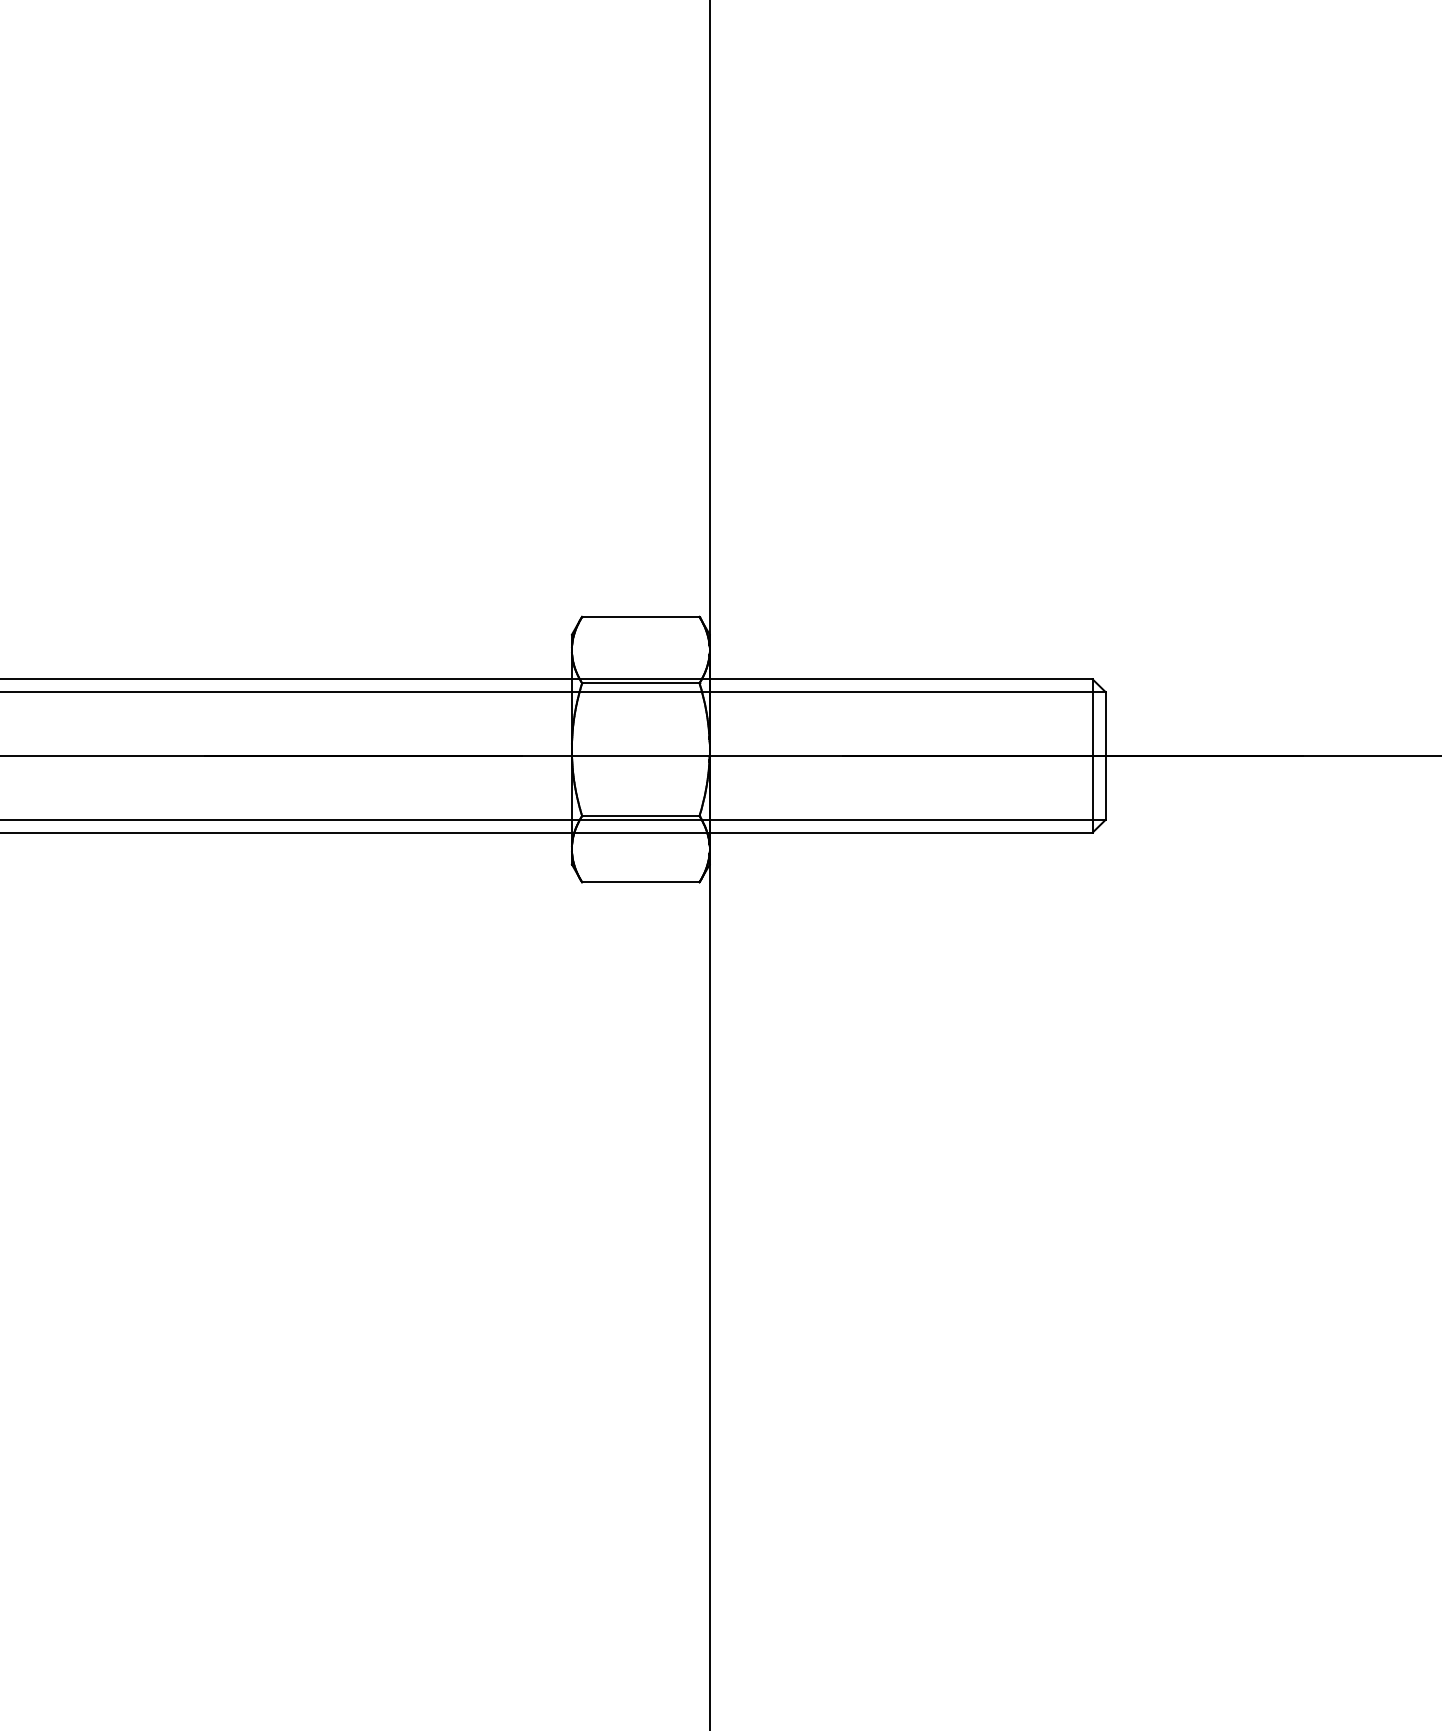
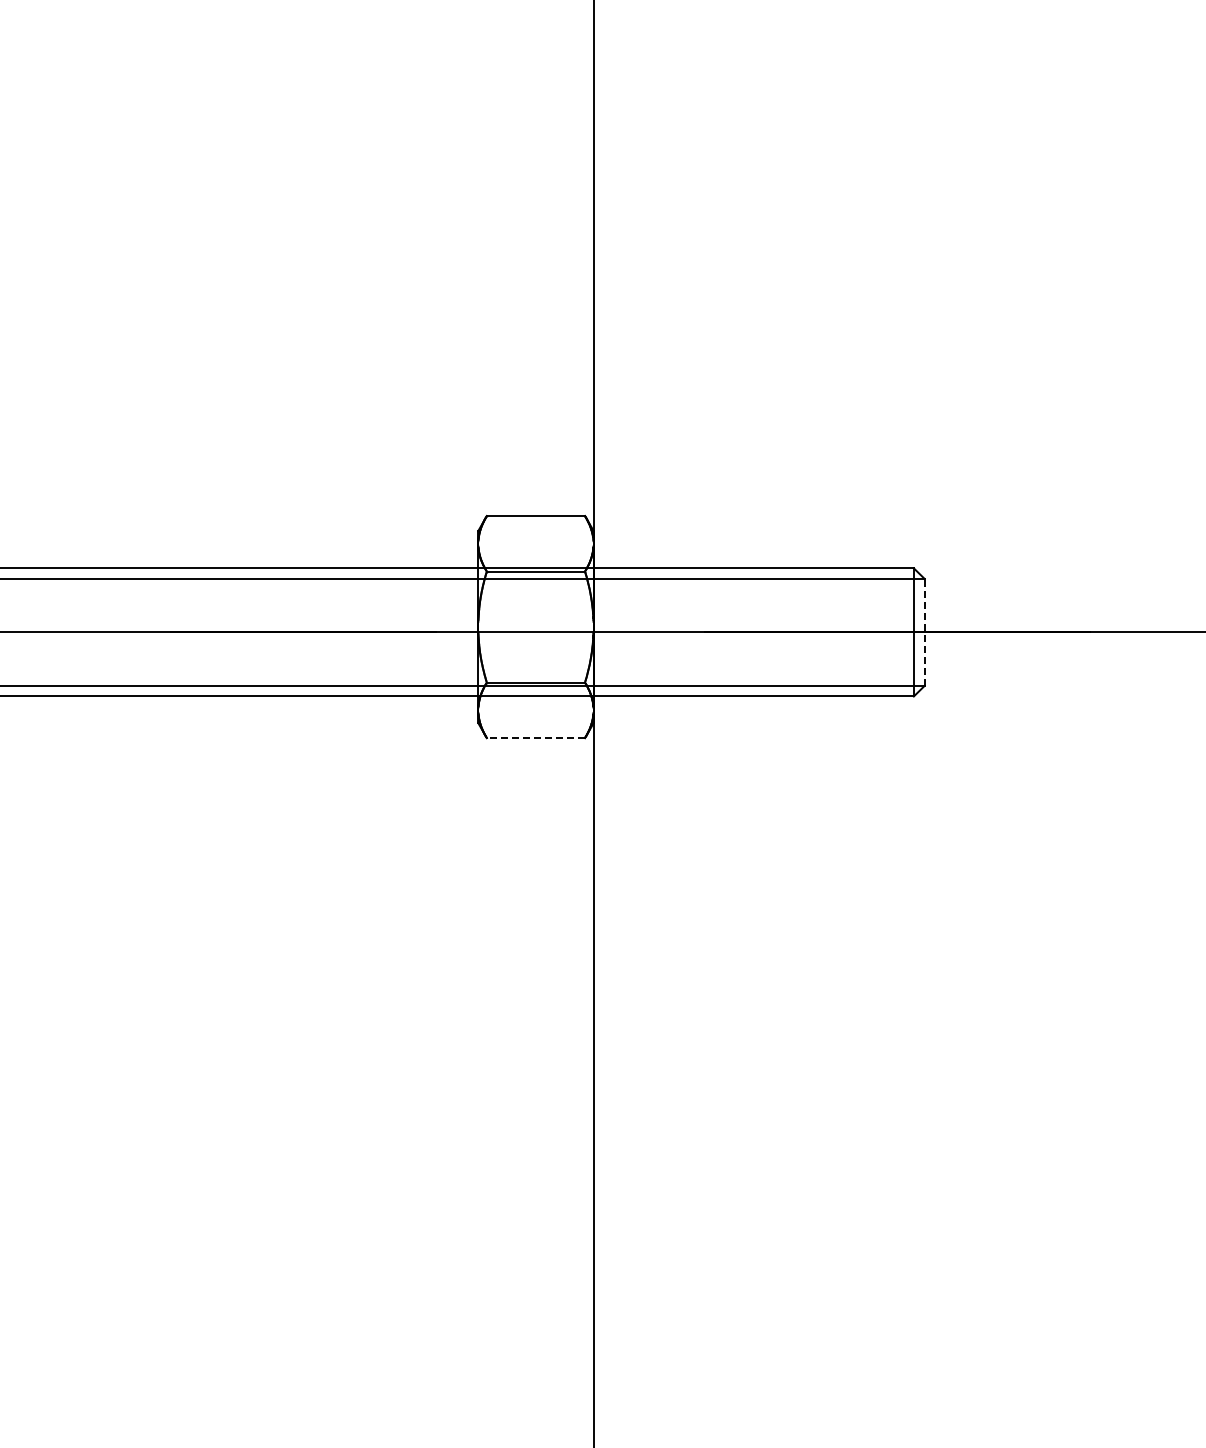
line: (1105, 754) -> (924, 631), solid -> dashed
line: (640, 882) -> (535, 738), solid -> dashed

